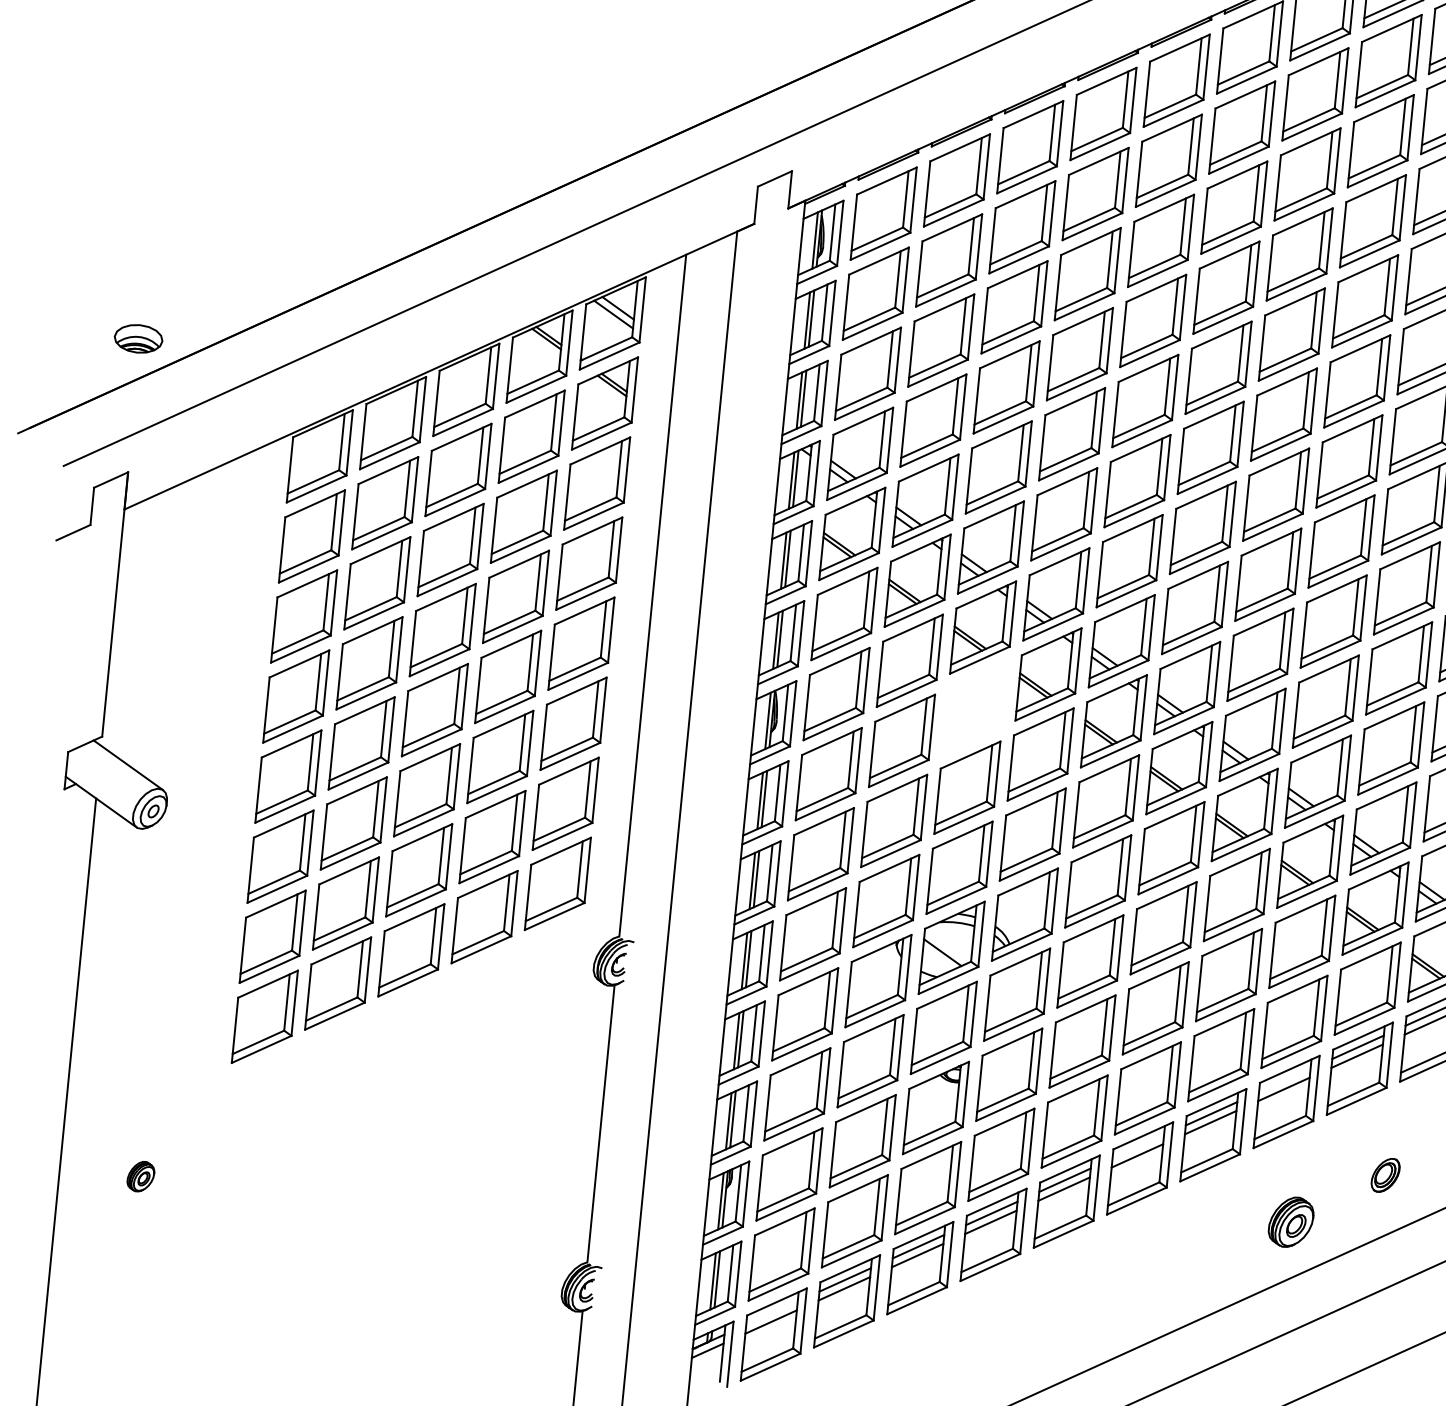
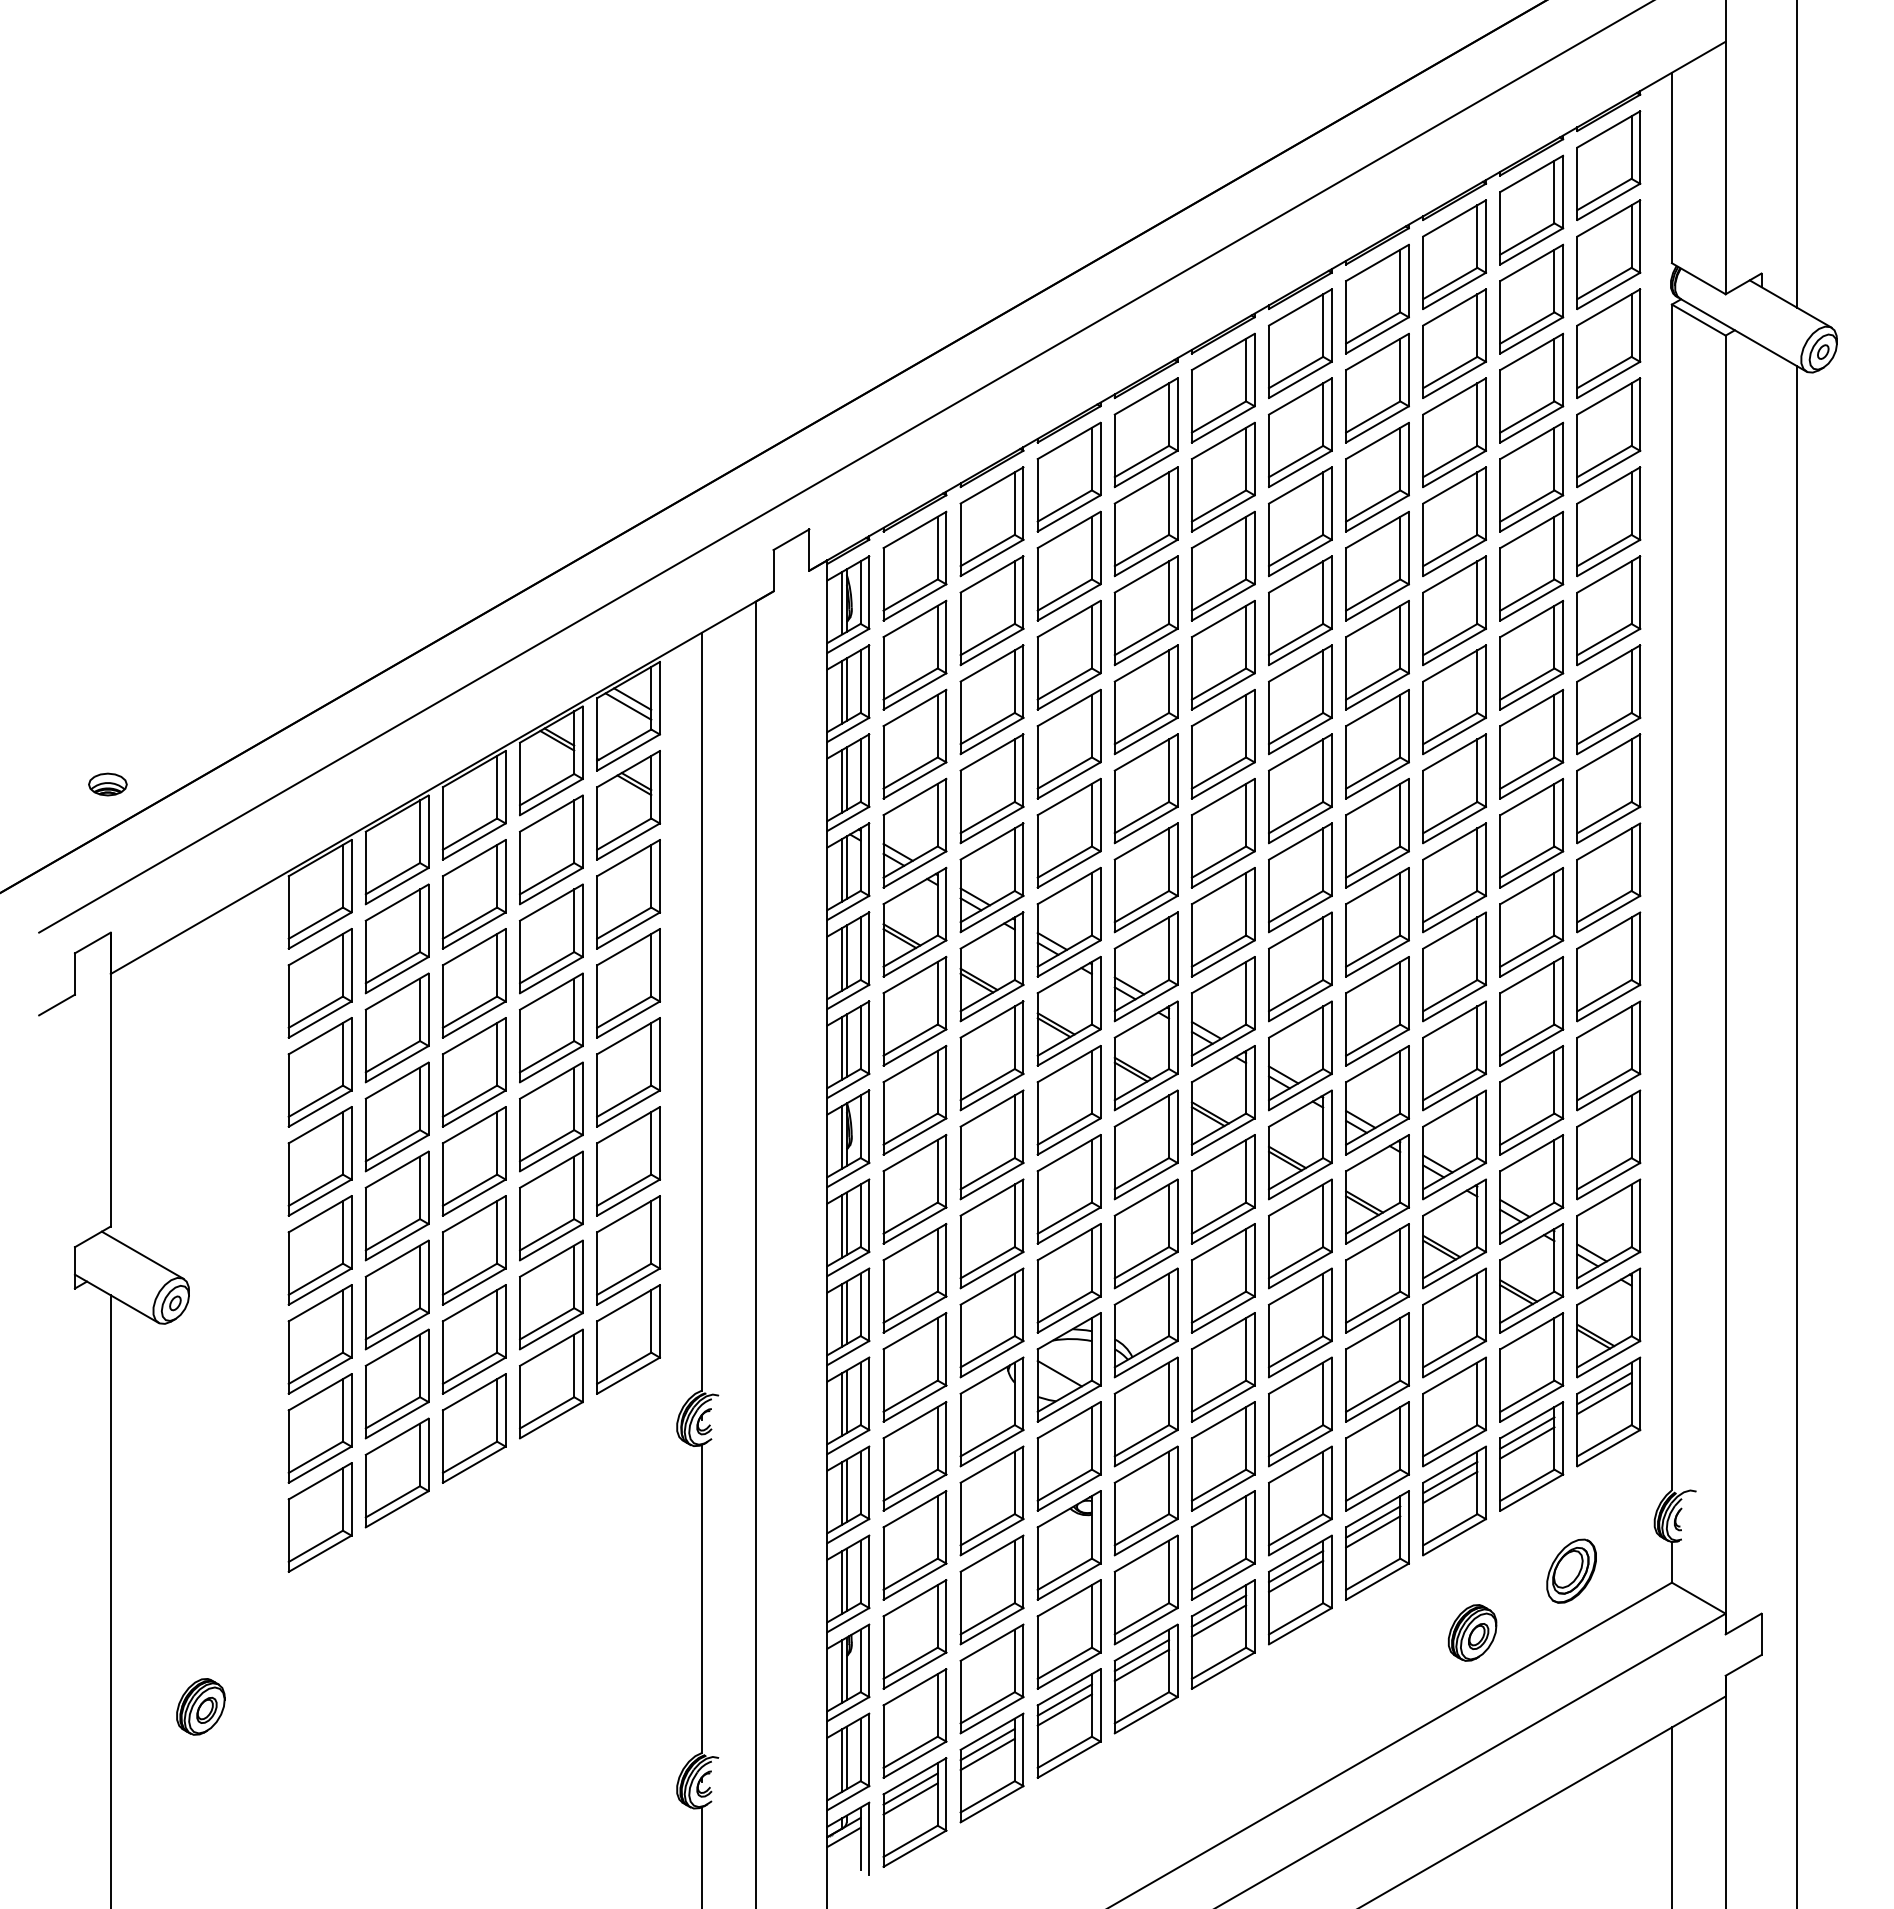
part: (138, 338) -> (107, 784), size x0.71
part: (974, 707) -> (1068, 1100), added
line: (1285, 1080) -> (1450, 1477), added
line: (1138, 1146) -> (1296, 1566), added
part: (1385, 1174) -> (1571, 1570), size x1.67
part: (140, 1176) -> (200, 1706), size x1.67
line: (771, 1312) -> (910, 1788), added

